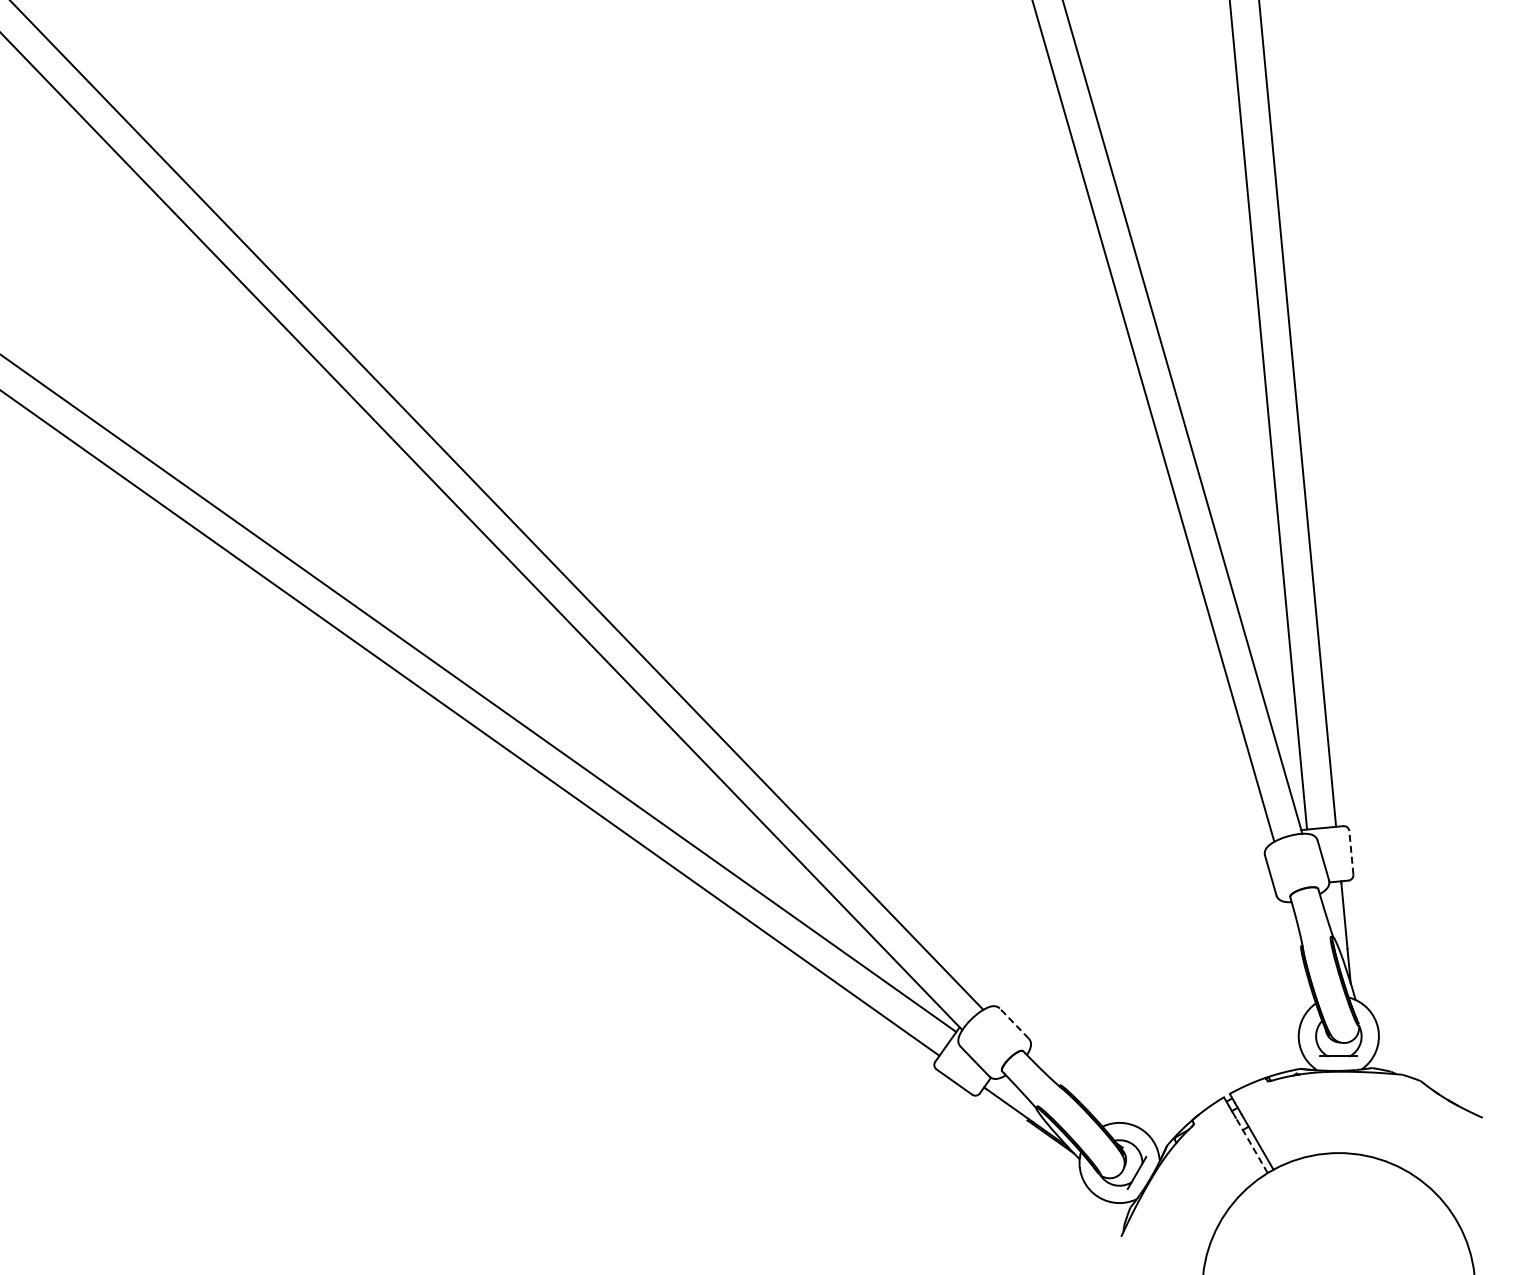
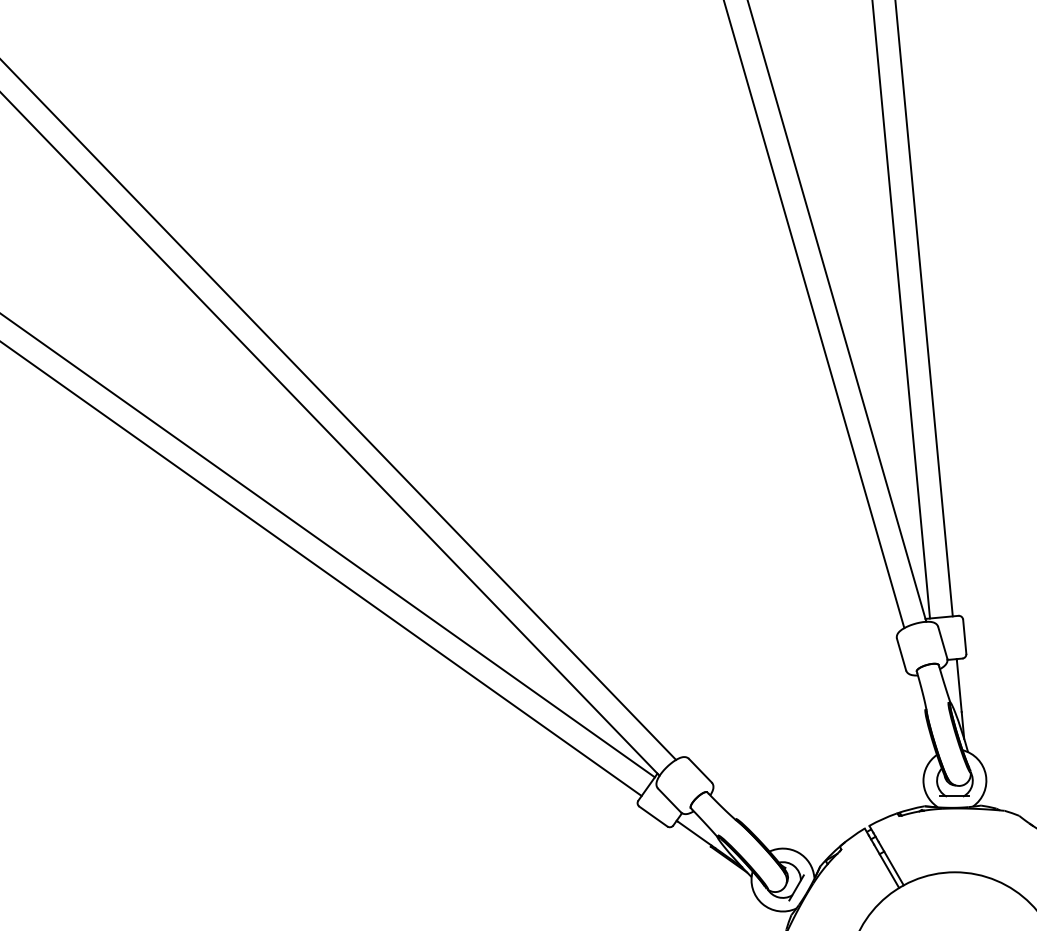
line: (1351, 852) -> (964, 636), dashed -> solid
line: (1014, 1023) -> (700, 770), dashed -> solid
line: (1251, 1145) -> (886, 866), dashed -> solid

